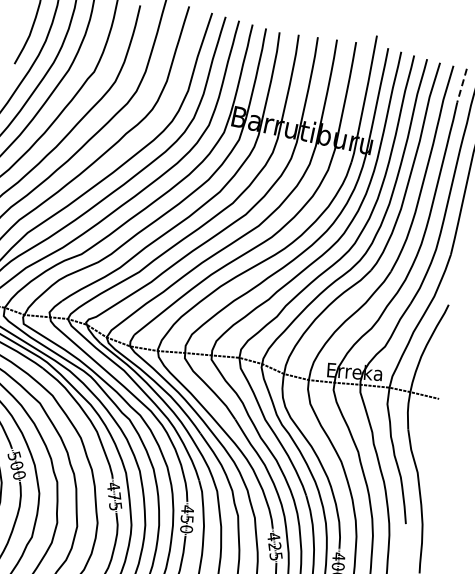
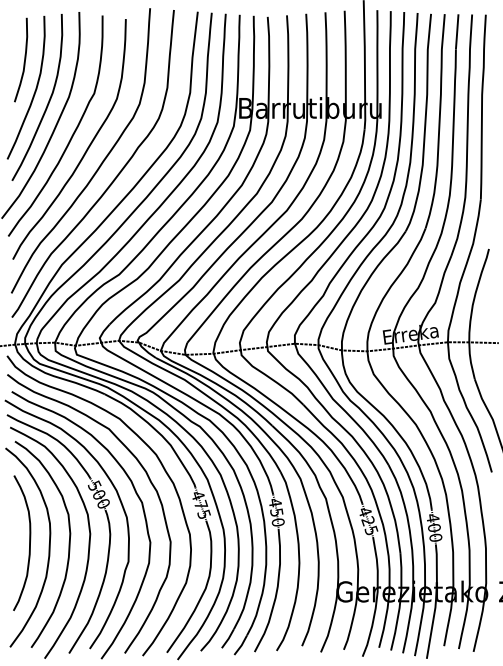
line: (462, 87) -> (457, 33), dashed -> solid

